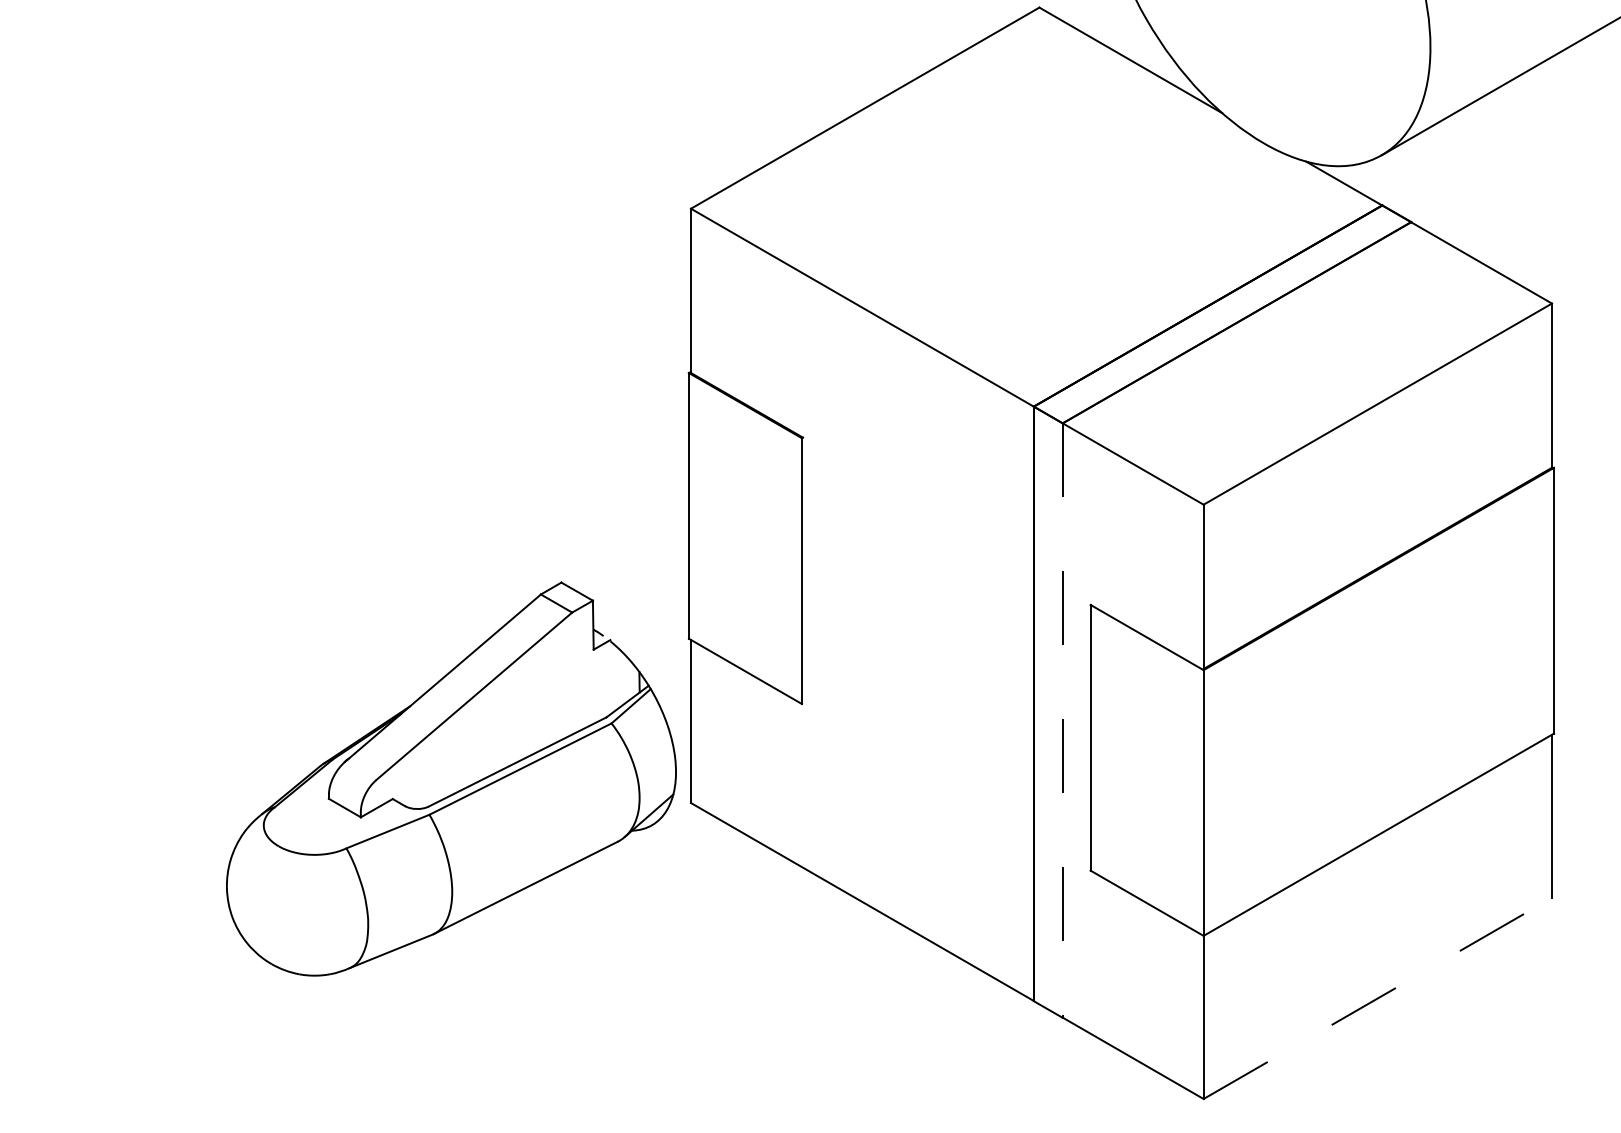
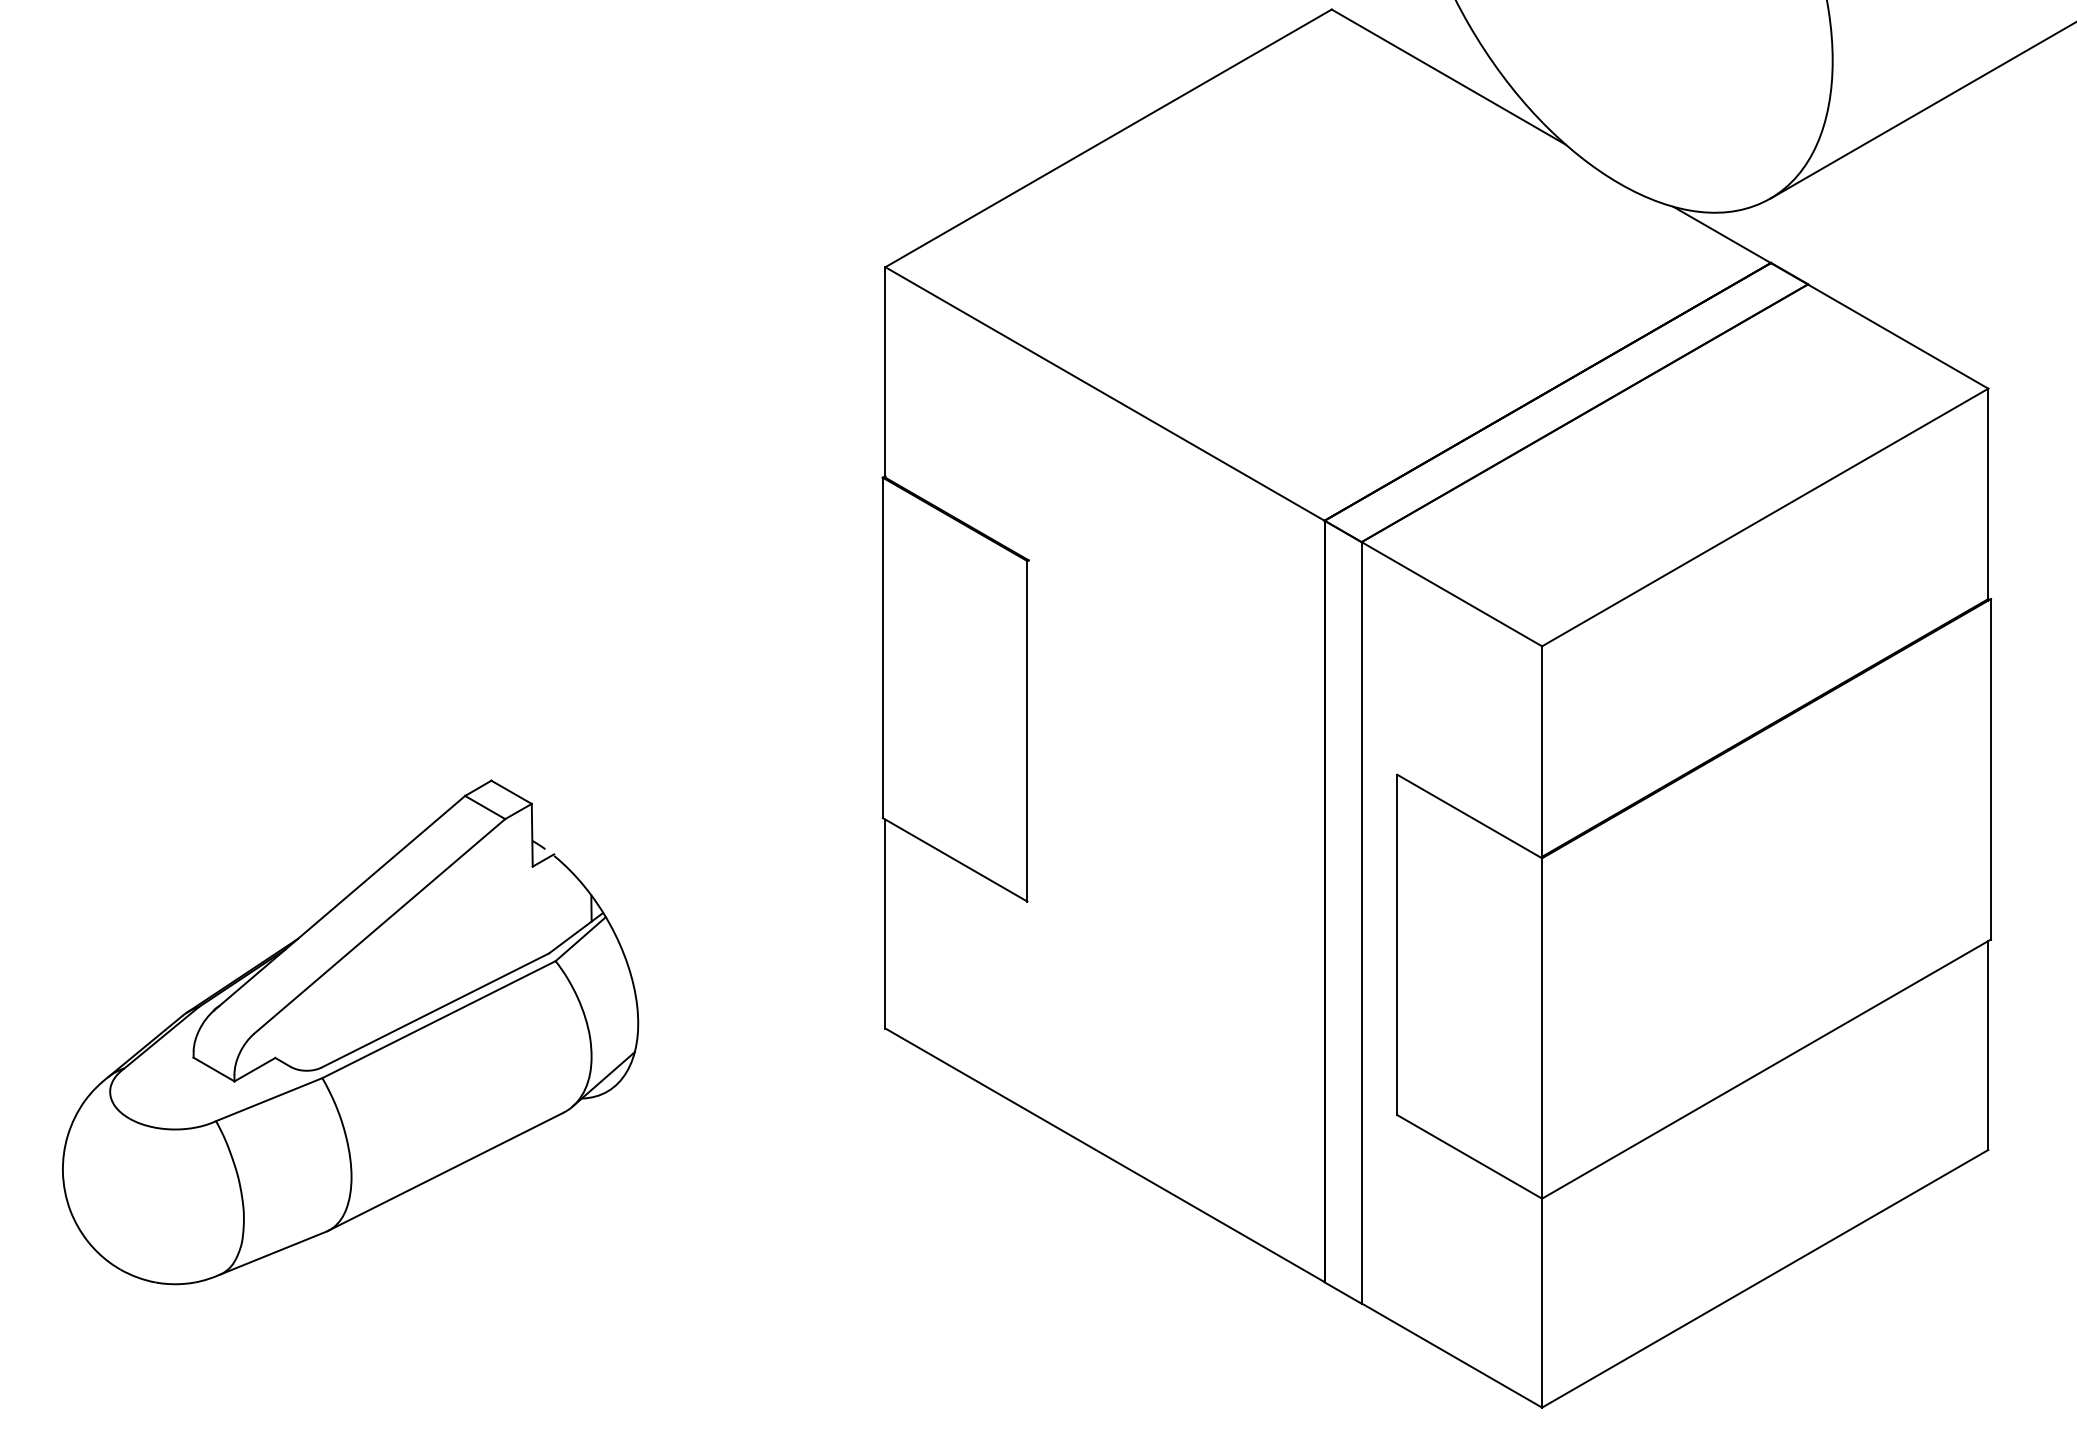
line: (1062, 721) -> (1361, 924), dashed -> solid
part: (451, 778) -> (350, 1031), moved
line: (1378, 998) -> (1766, 1278), dashed -> solid

